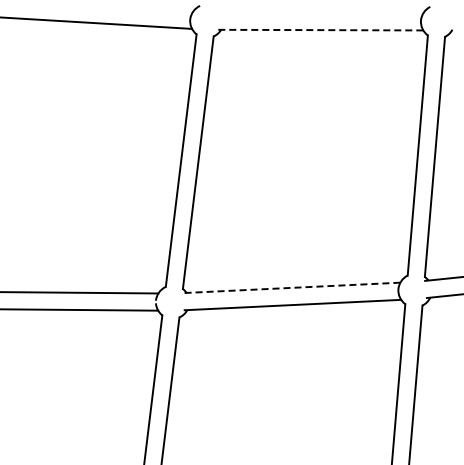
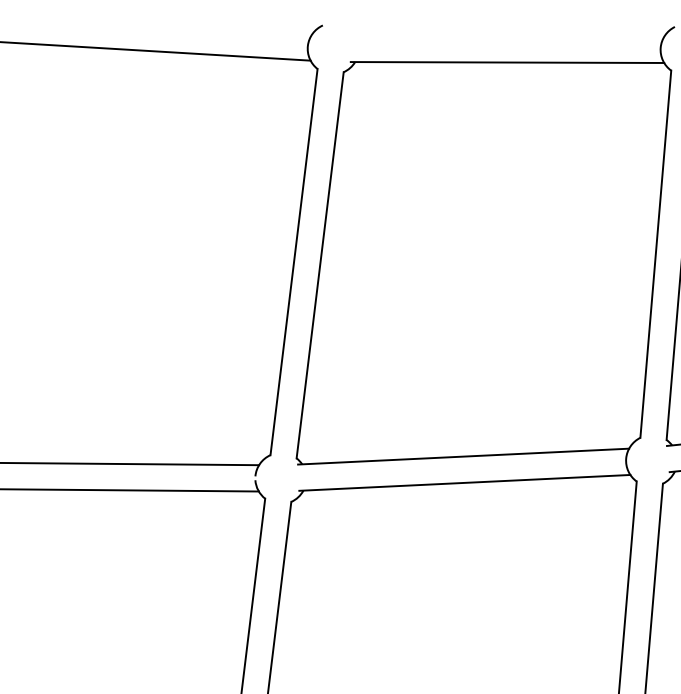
line: (320, 30) -> (507, 63), dashed -> solid
line: (291, 287) -> (462, 456), dashed -> solid

